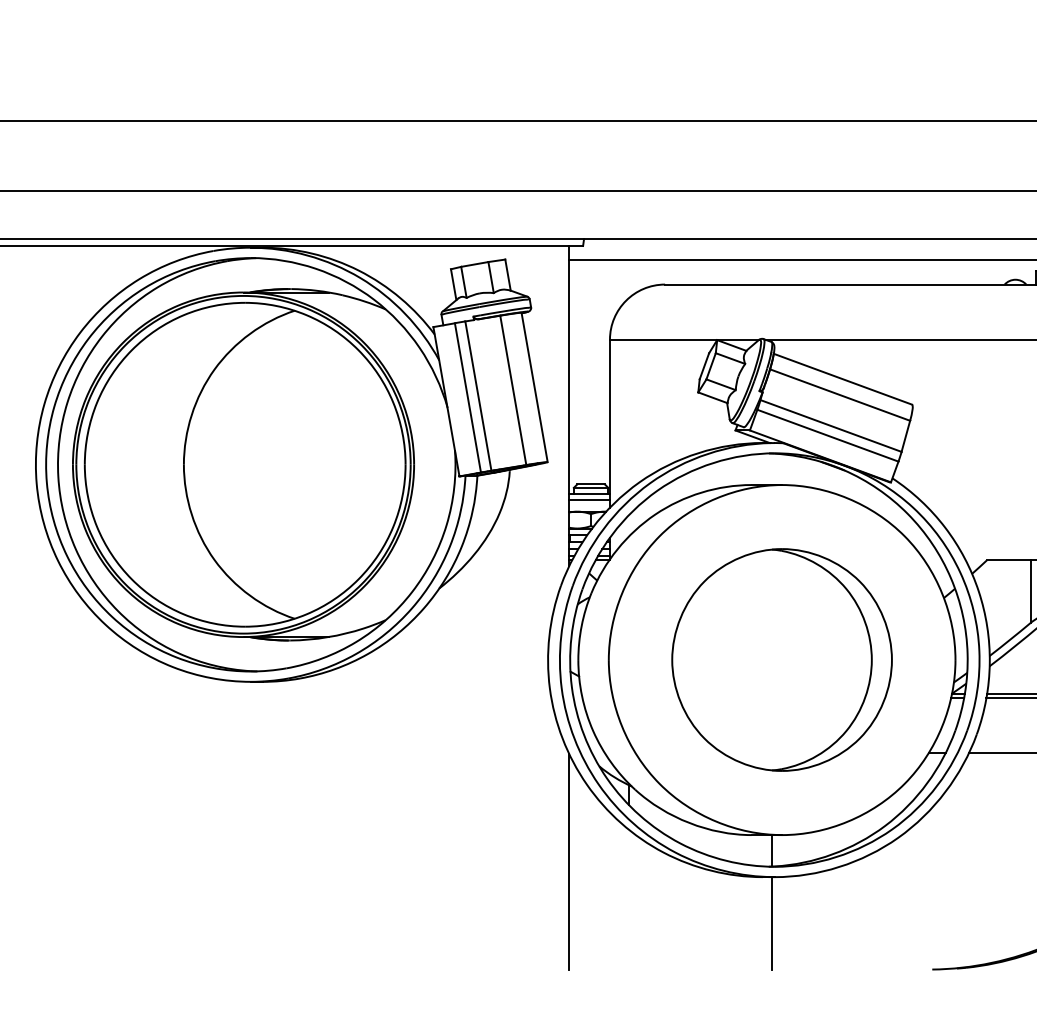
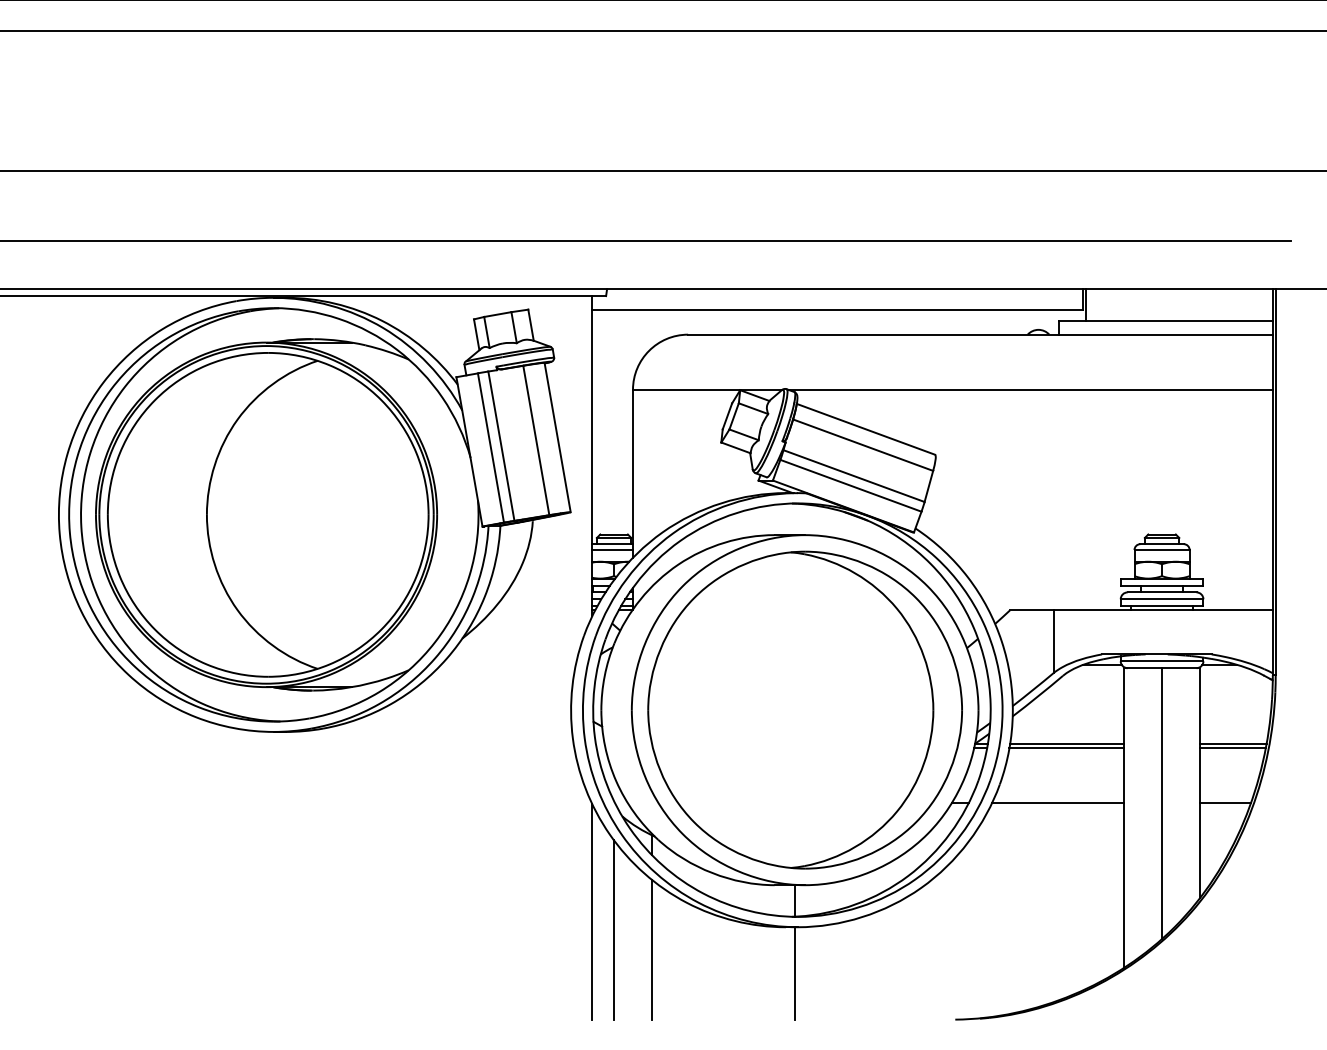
part: (781, 659) -> (804, 709), size x1.43
line: (591, 879) -> (614, 929), added
line: (629, 899) -> (652, 949), added

